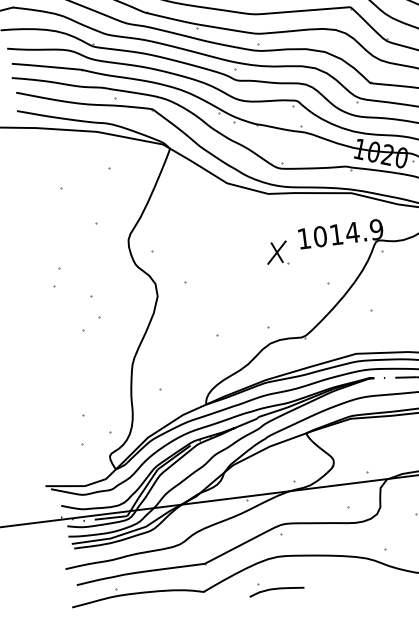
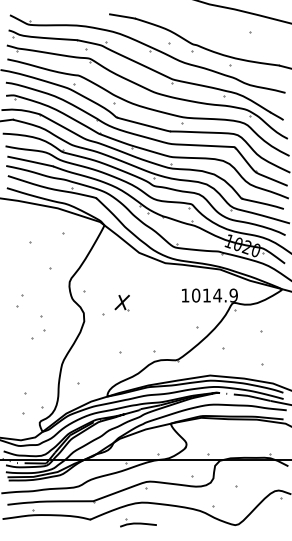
part: (275, 252) -> (121, 302), moved

